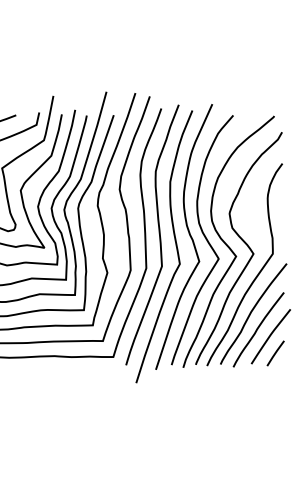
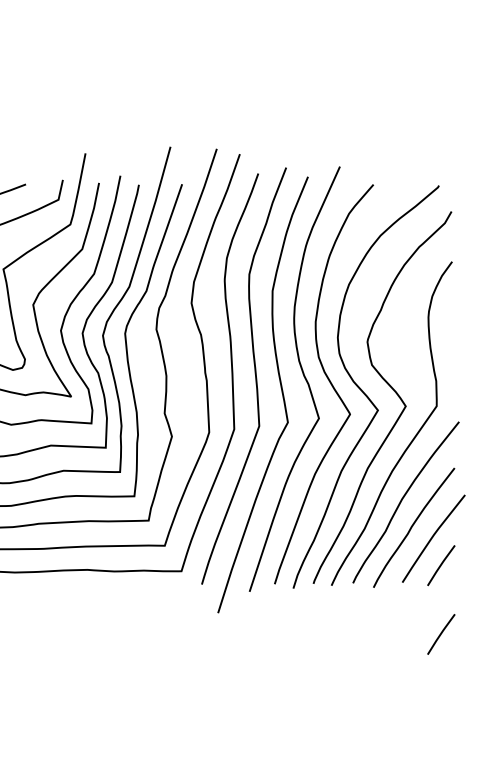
line: (275, 396) -> (440, 634), added

